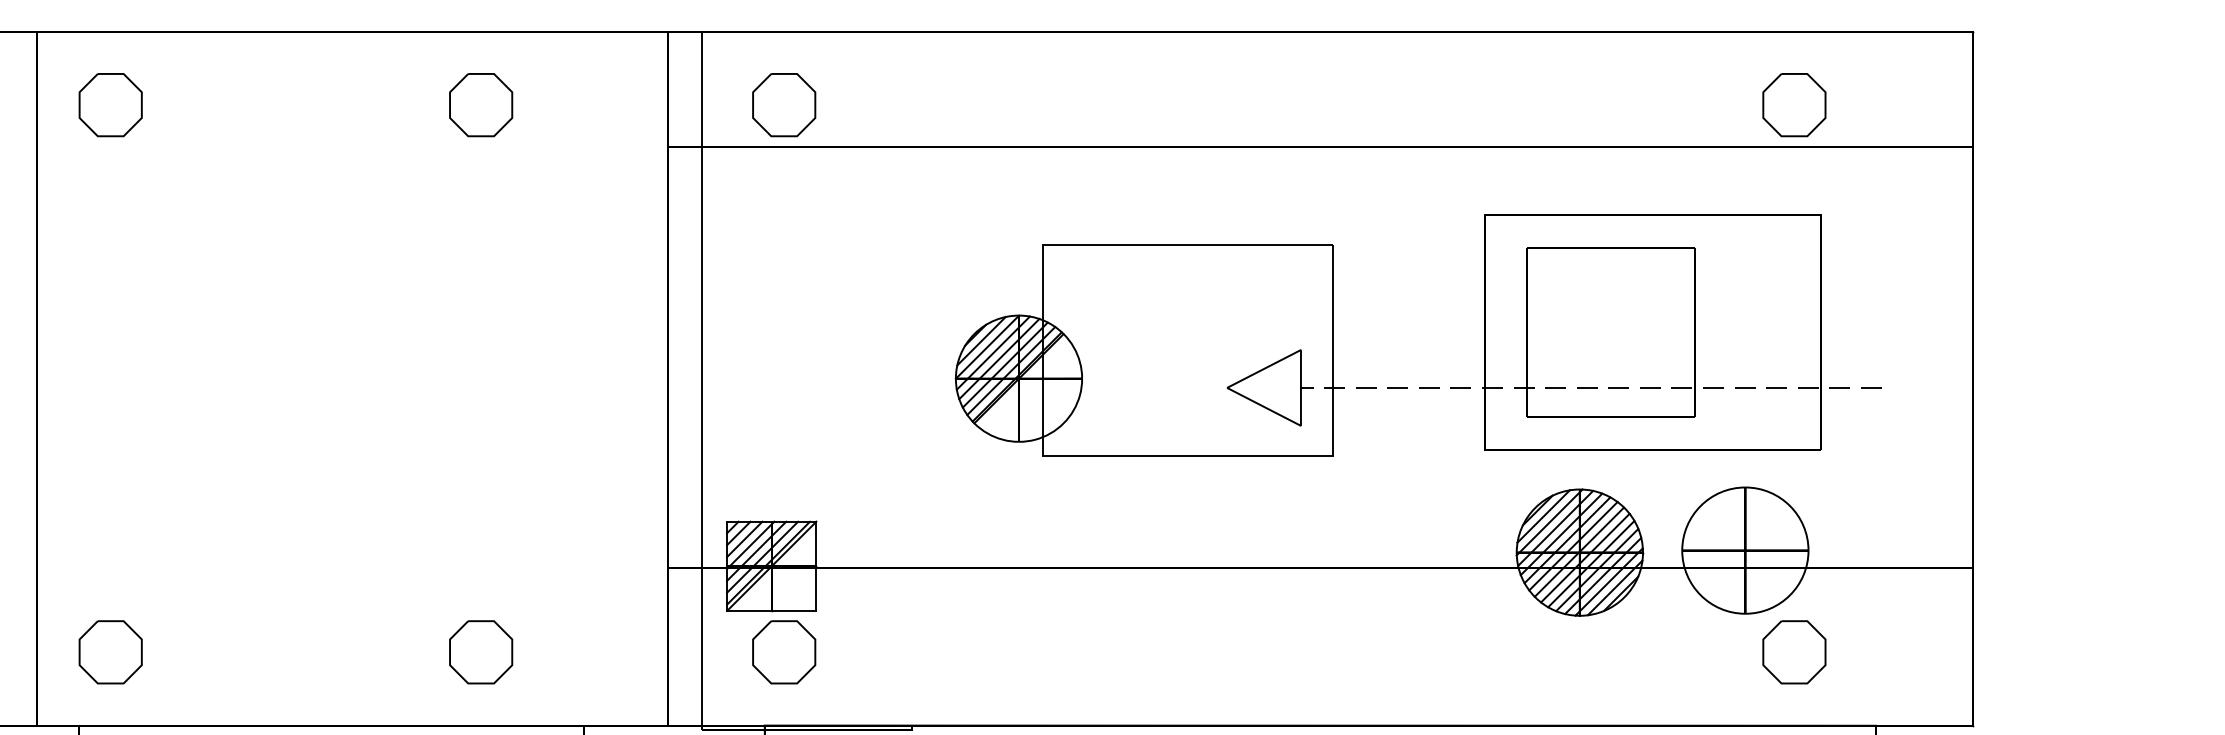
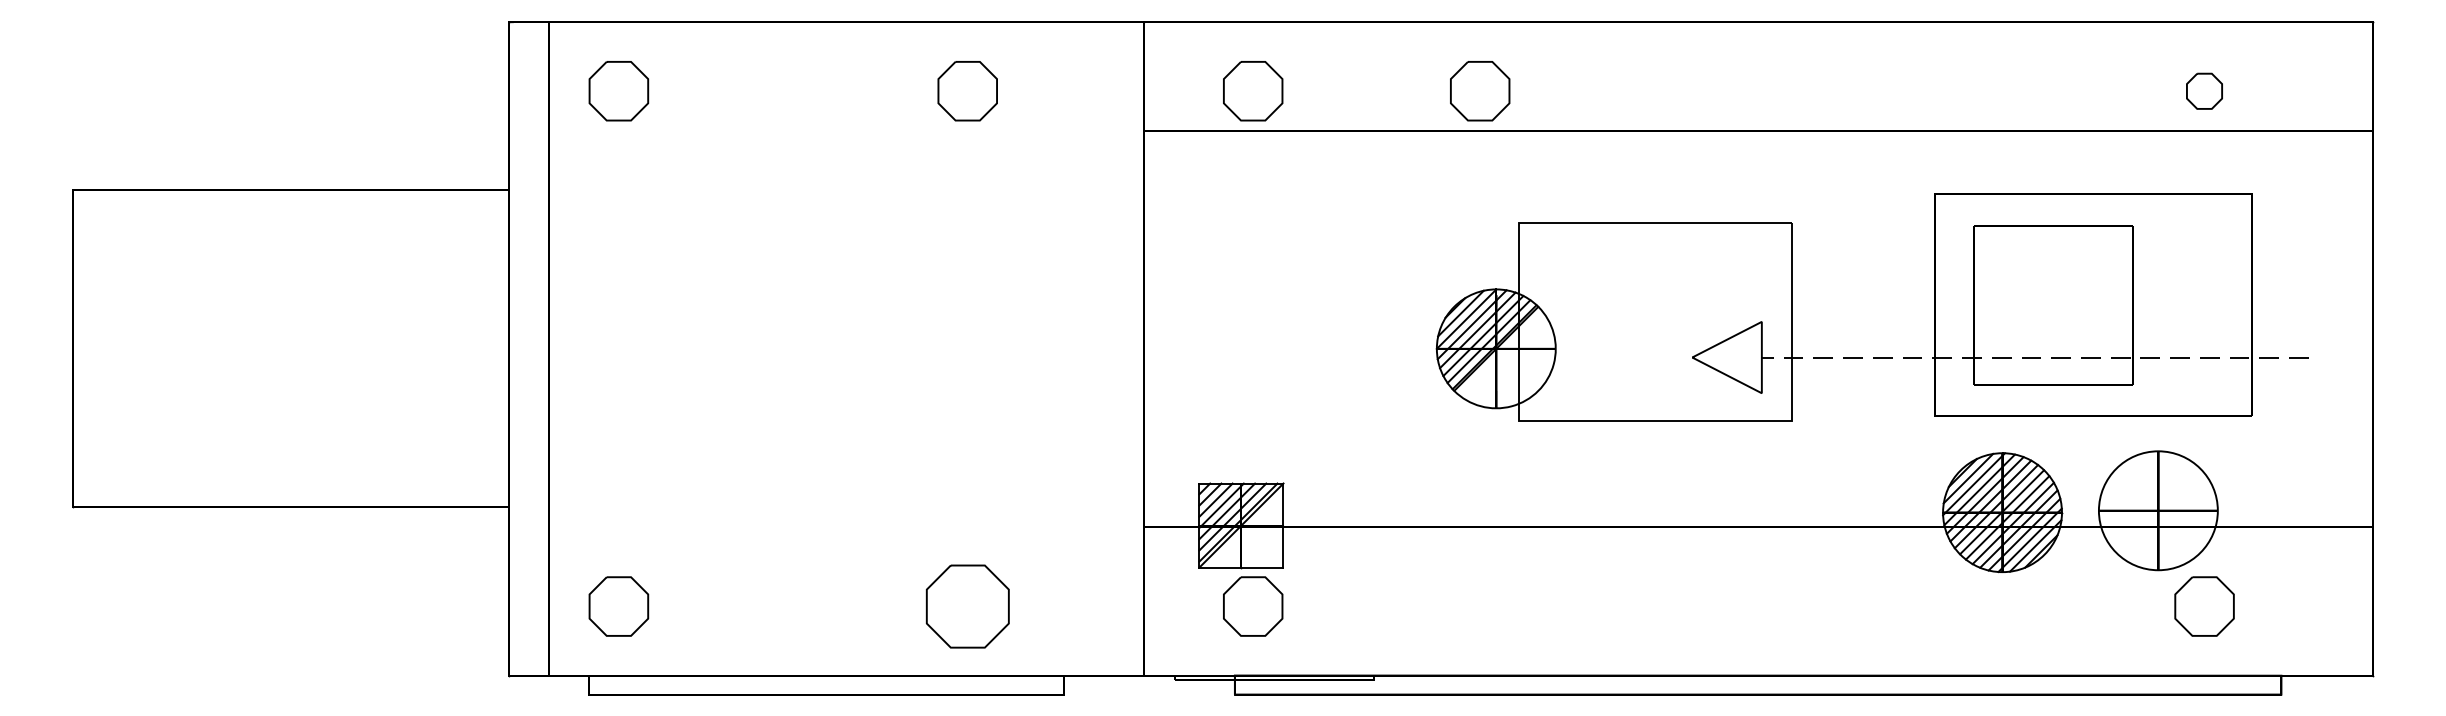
part: (1025, 105) -> (1480, 91), added
part: (1794, 105) -> (2204, 91), size x0.6
line: (701, 378) -> (1175, 348), removed
part: (1419, 387) -> (1873, 357), moved
part: (480, 652) -> (967, 606), size x1.4

